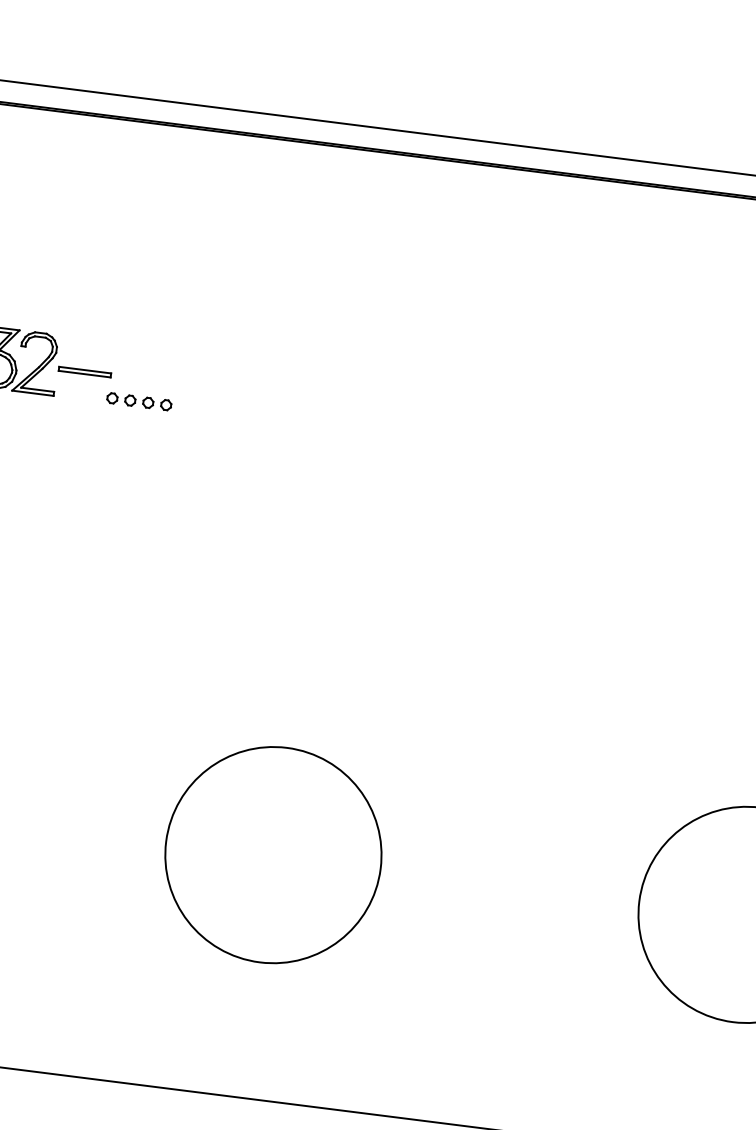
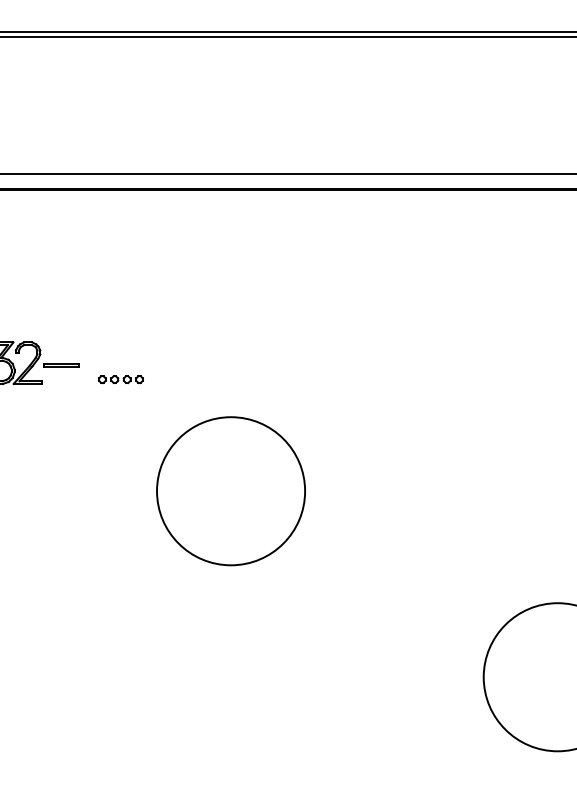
part: (138, 401) -> (120, 379), moved
circle: (272, 855) -> (230, 491), moved

